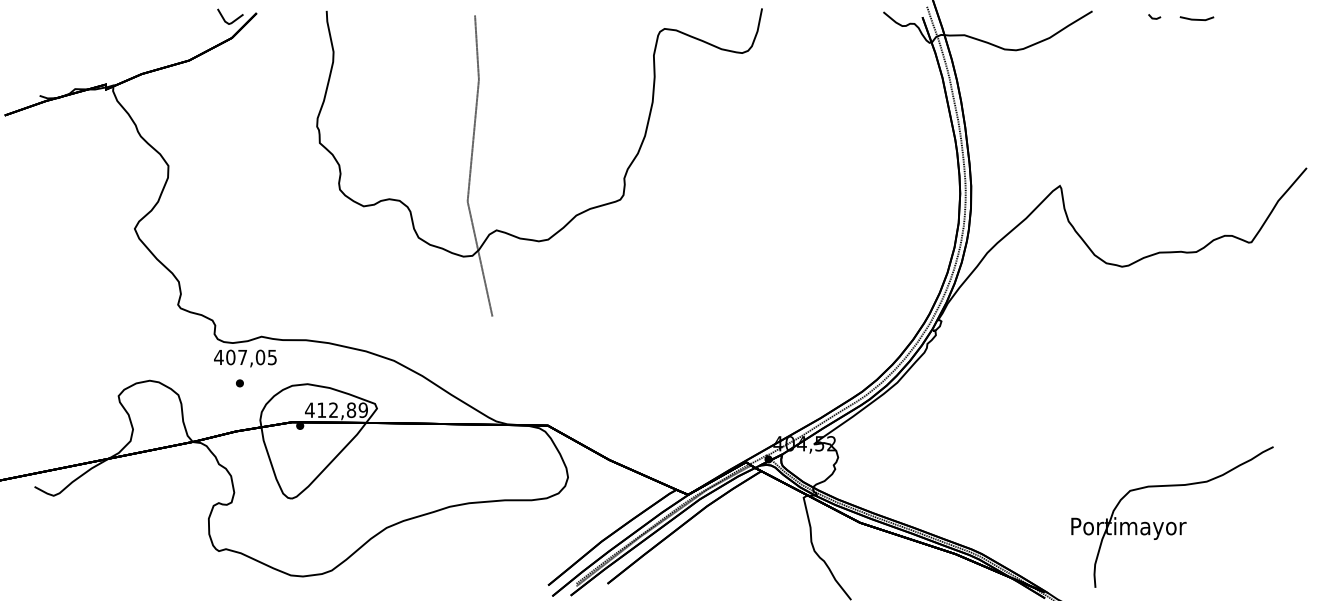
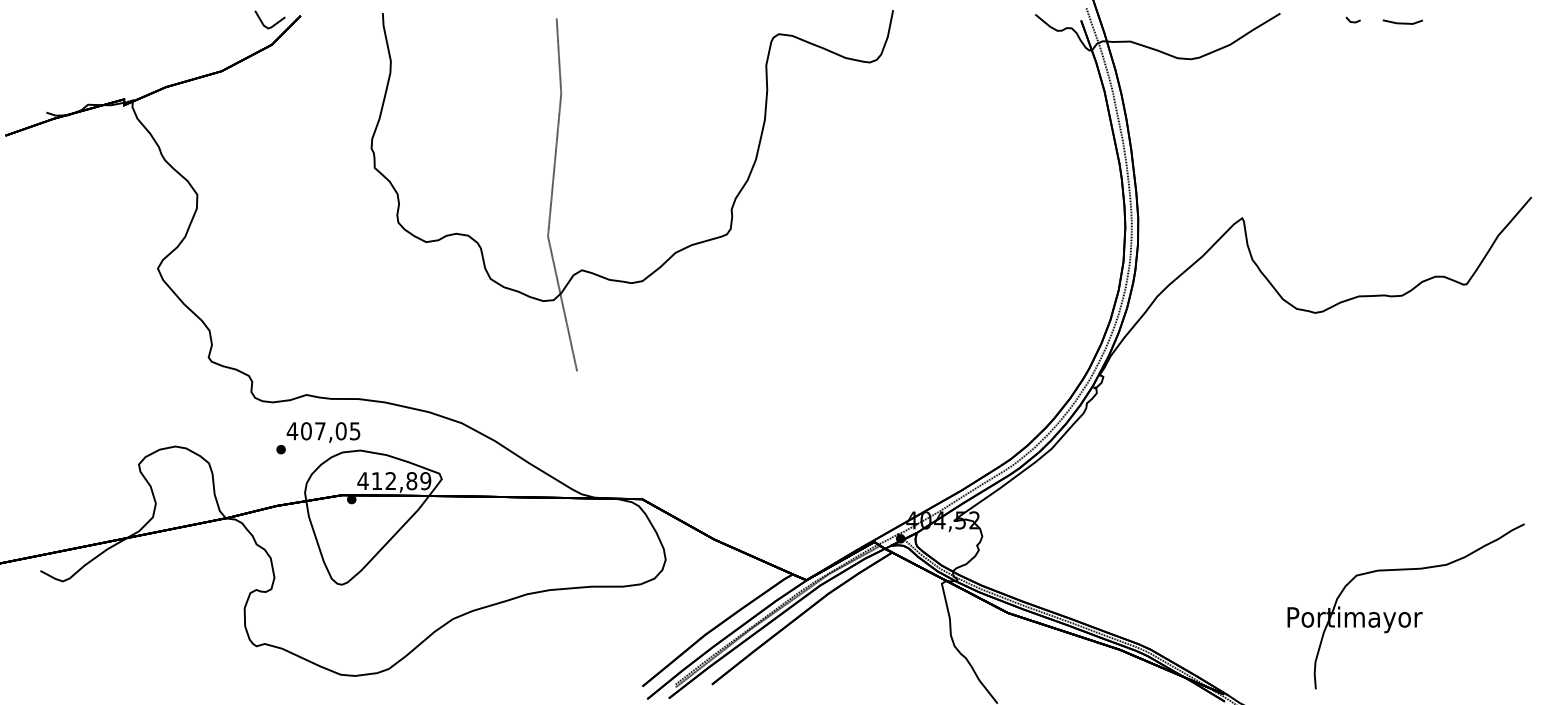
text: (245, 358) -> (323, 432), moved
part: (1171, 517) -> (1405, 606), moved

